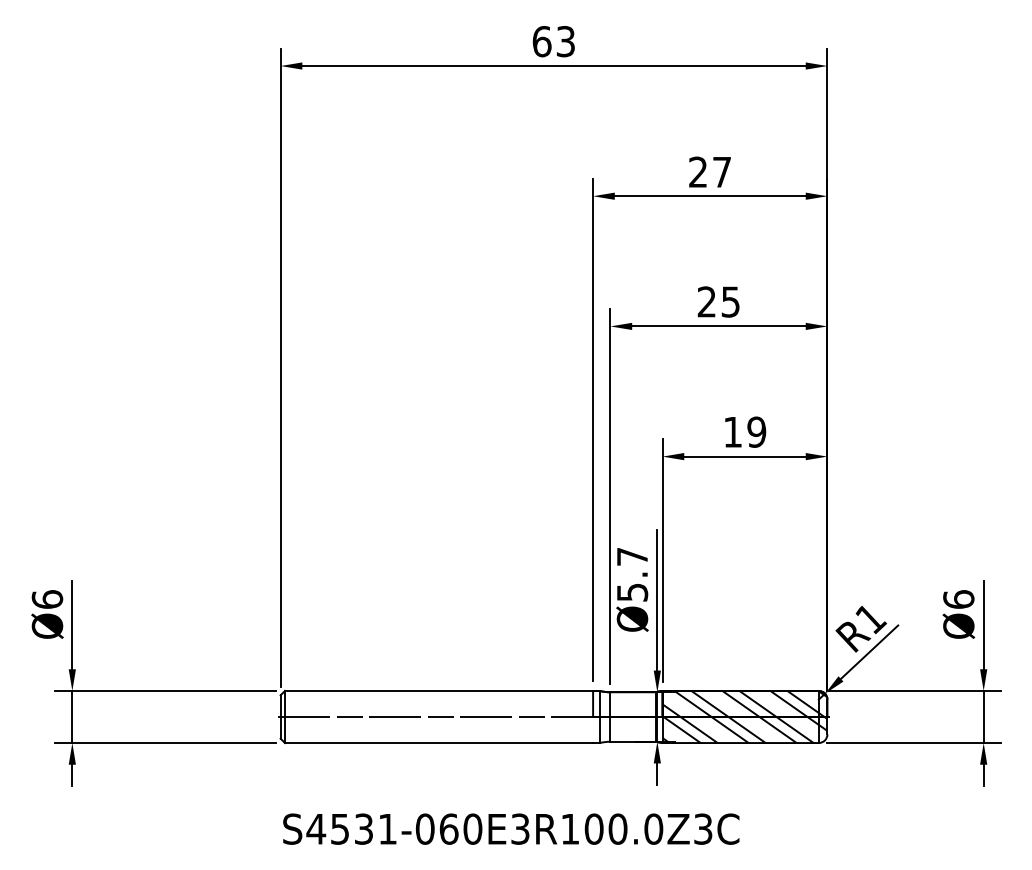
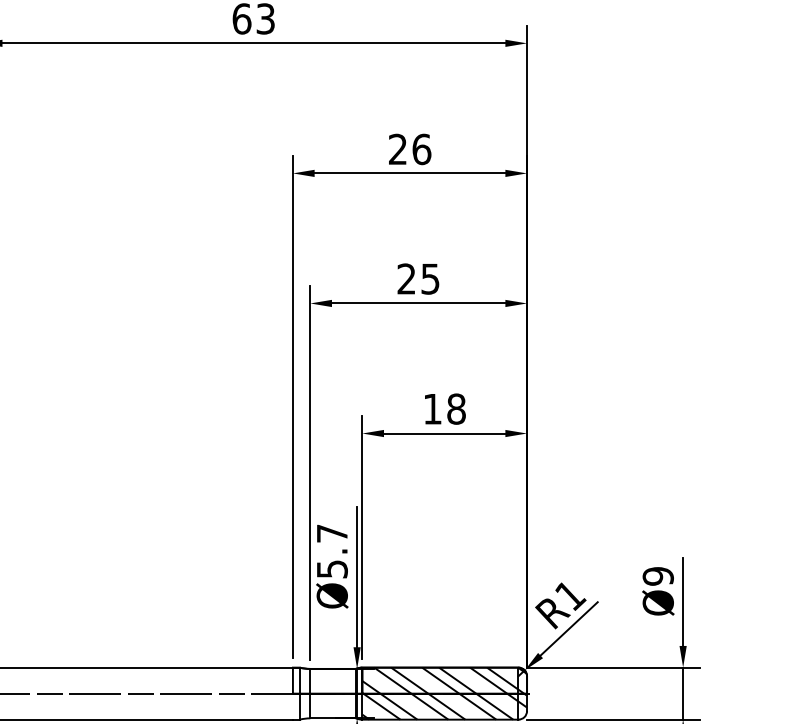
text: (722, 171) -> (422, 148), 27 -> 26
text: (756, 431) -> (456, 408), 19 -> 18
text: (958, 599) -> (657, 576), Ø6 -> Ø9

